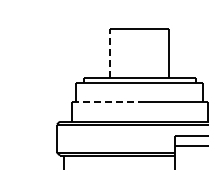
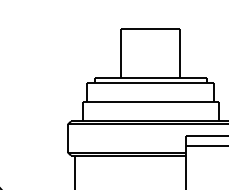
line: (110, 52) -> (121, 52), dashed -> solid
line: (106, 102) -> (117, 102), dashed -> solid

